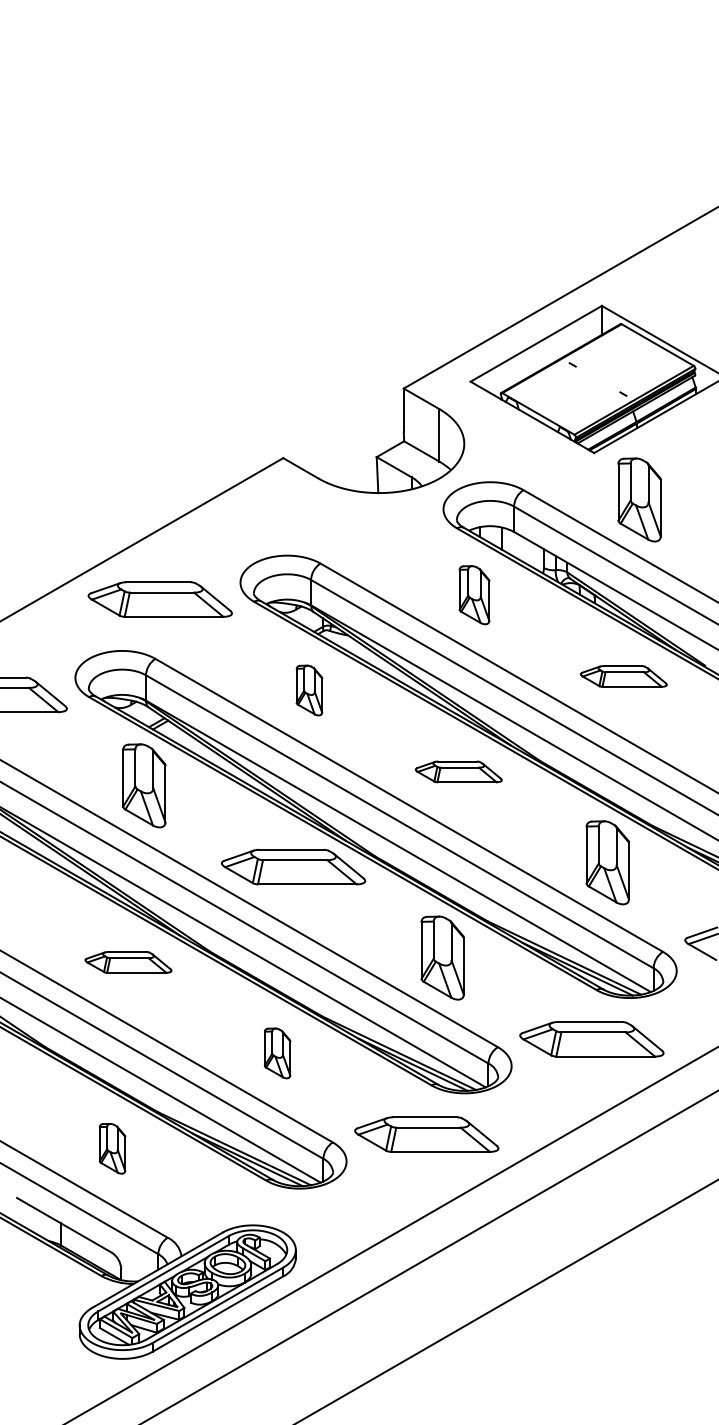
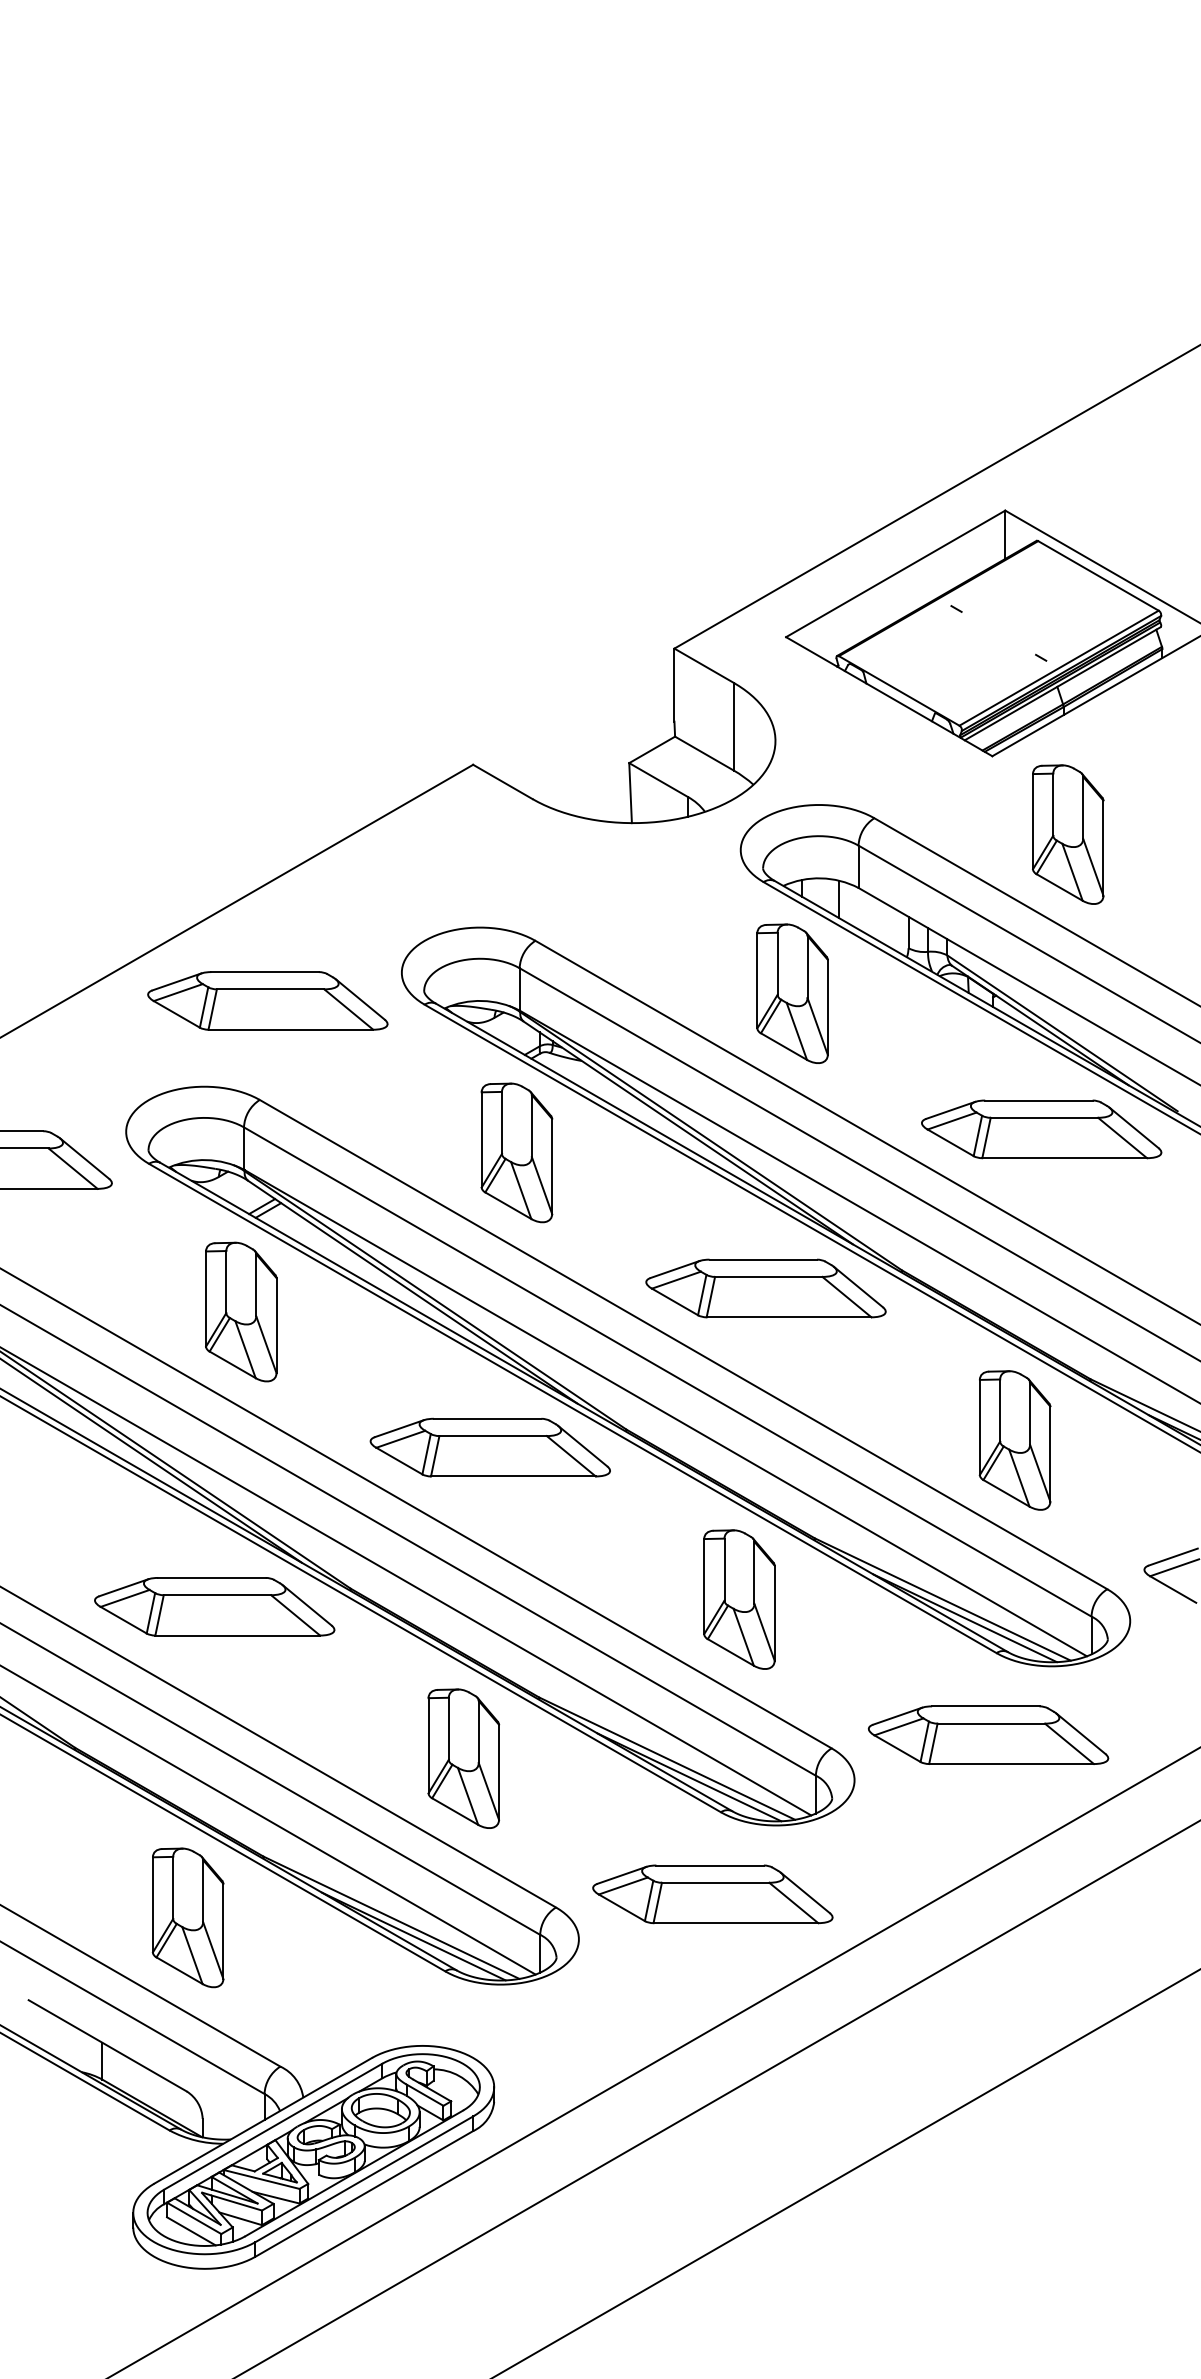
part: (474, 594) -> (792, 992), size x1.43
part: (623, 676) -> (1041, 1129), size x1.67
part: (309, 690) -> (517, 1152), size x1.67
part: (458, 771) -> (765, 1288), size x1.67
part: (128, 962) -> (214, 1606), size x1.67
part: (277, 1053) -> (463, 1758), size x1.67
part: (112, 1148) -> (188, 1917), size x1.67

